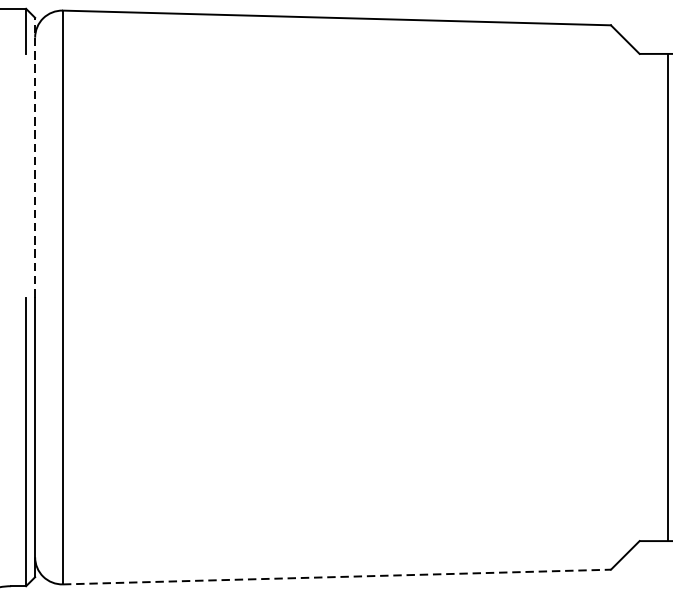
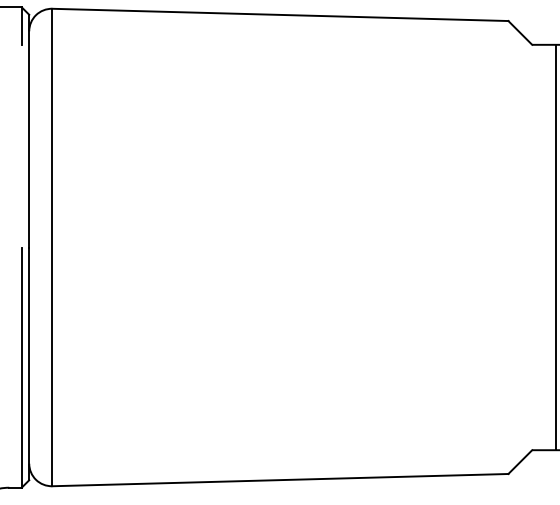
line: (35, 156) -> (29, 130), dashed -> solid
line: (337, 577) -> (280, 480), dashed -> solid

